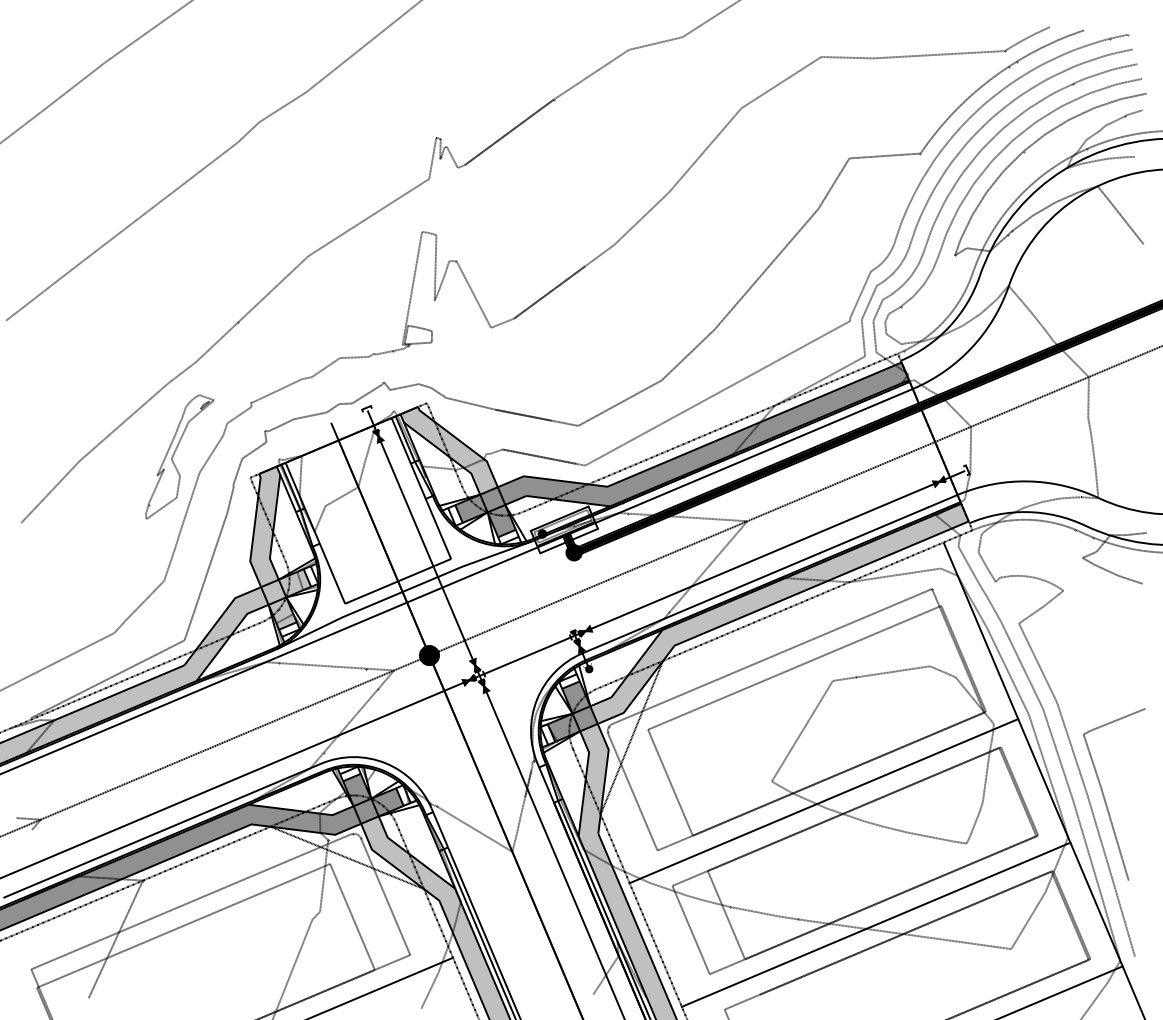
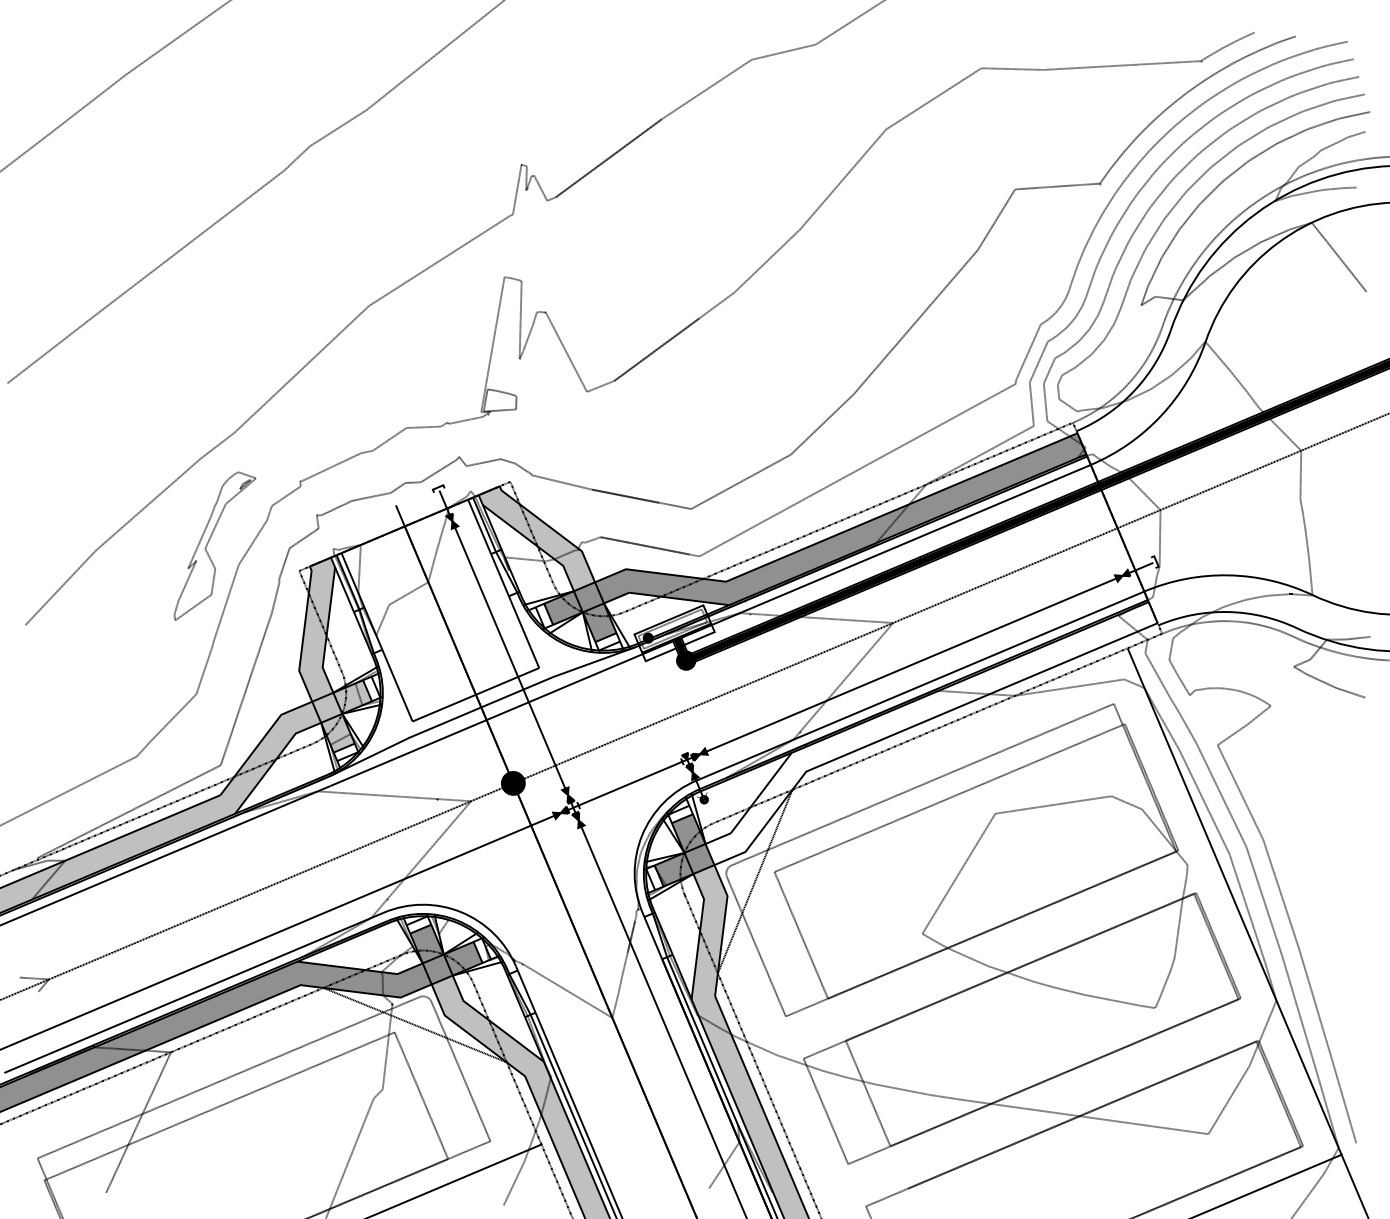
fill: (779, 612) -> (931, 731), removed
curve: (1105, 798) -> (1321, 954), removed
line: (823, 801) -> (984, 957), removed
line: (875, 924) -> (1046, 1104), removed

